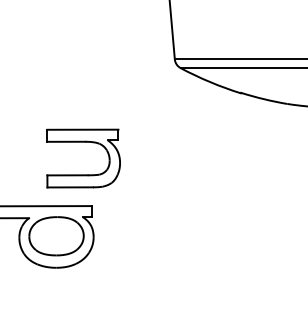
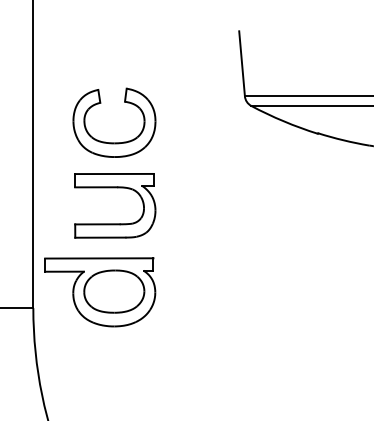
part: (56, 101) -> (114, 142), added
part: (83, 142) -> (115, 188), moved

